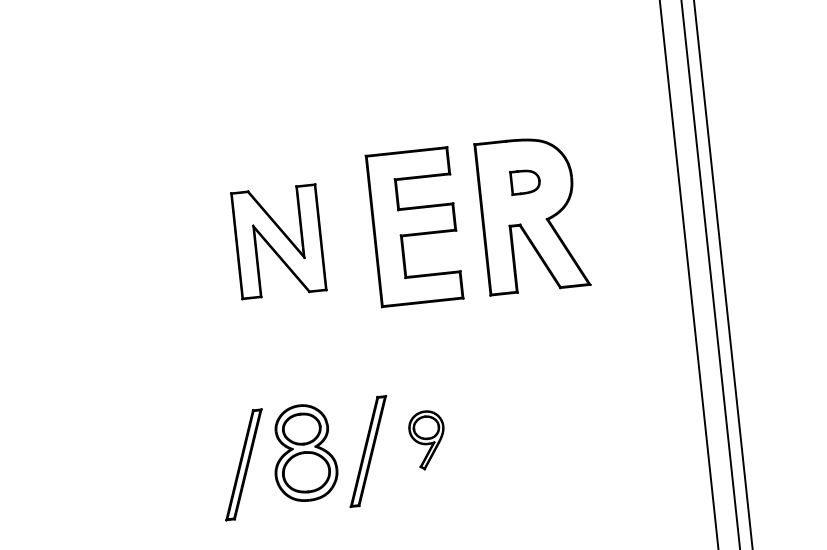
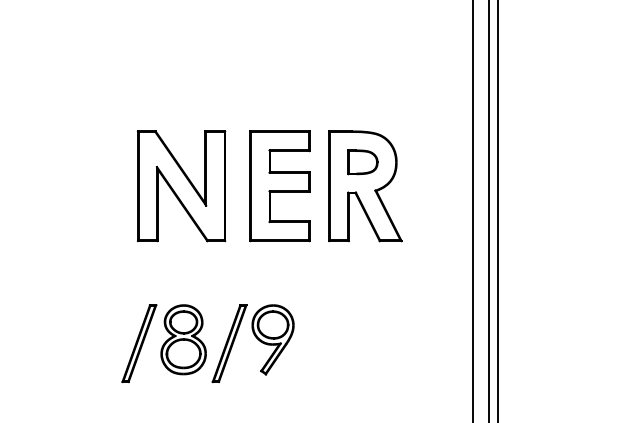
part: (524, 182) -> (362, 162), size x1.43
part: (278, 242) -> (181, 186), size x1.43
part: (426, 439) -> (272, 339), size x1.67

